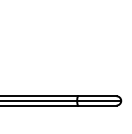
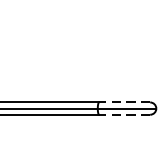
line: (96, 96) -> (123, 102), solid -> dashed
line: (96, 105) -> (123, 114), solid -> dashed

